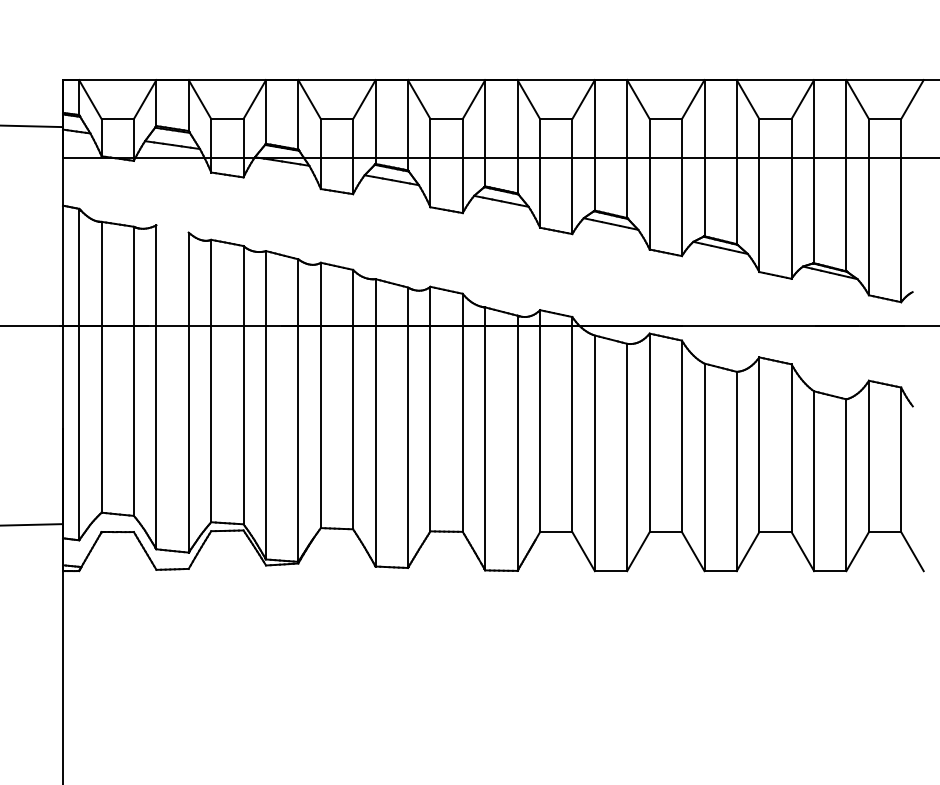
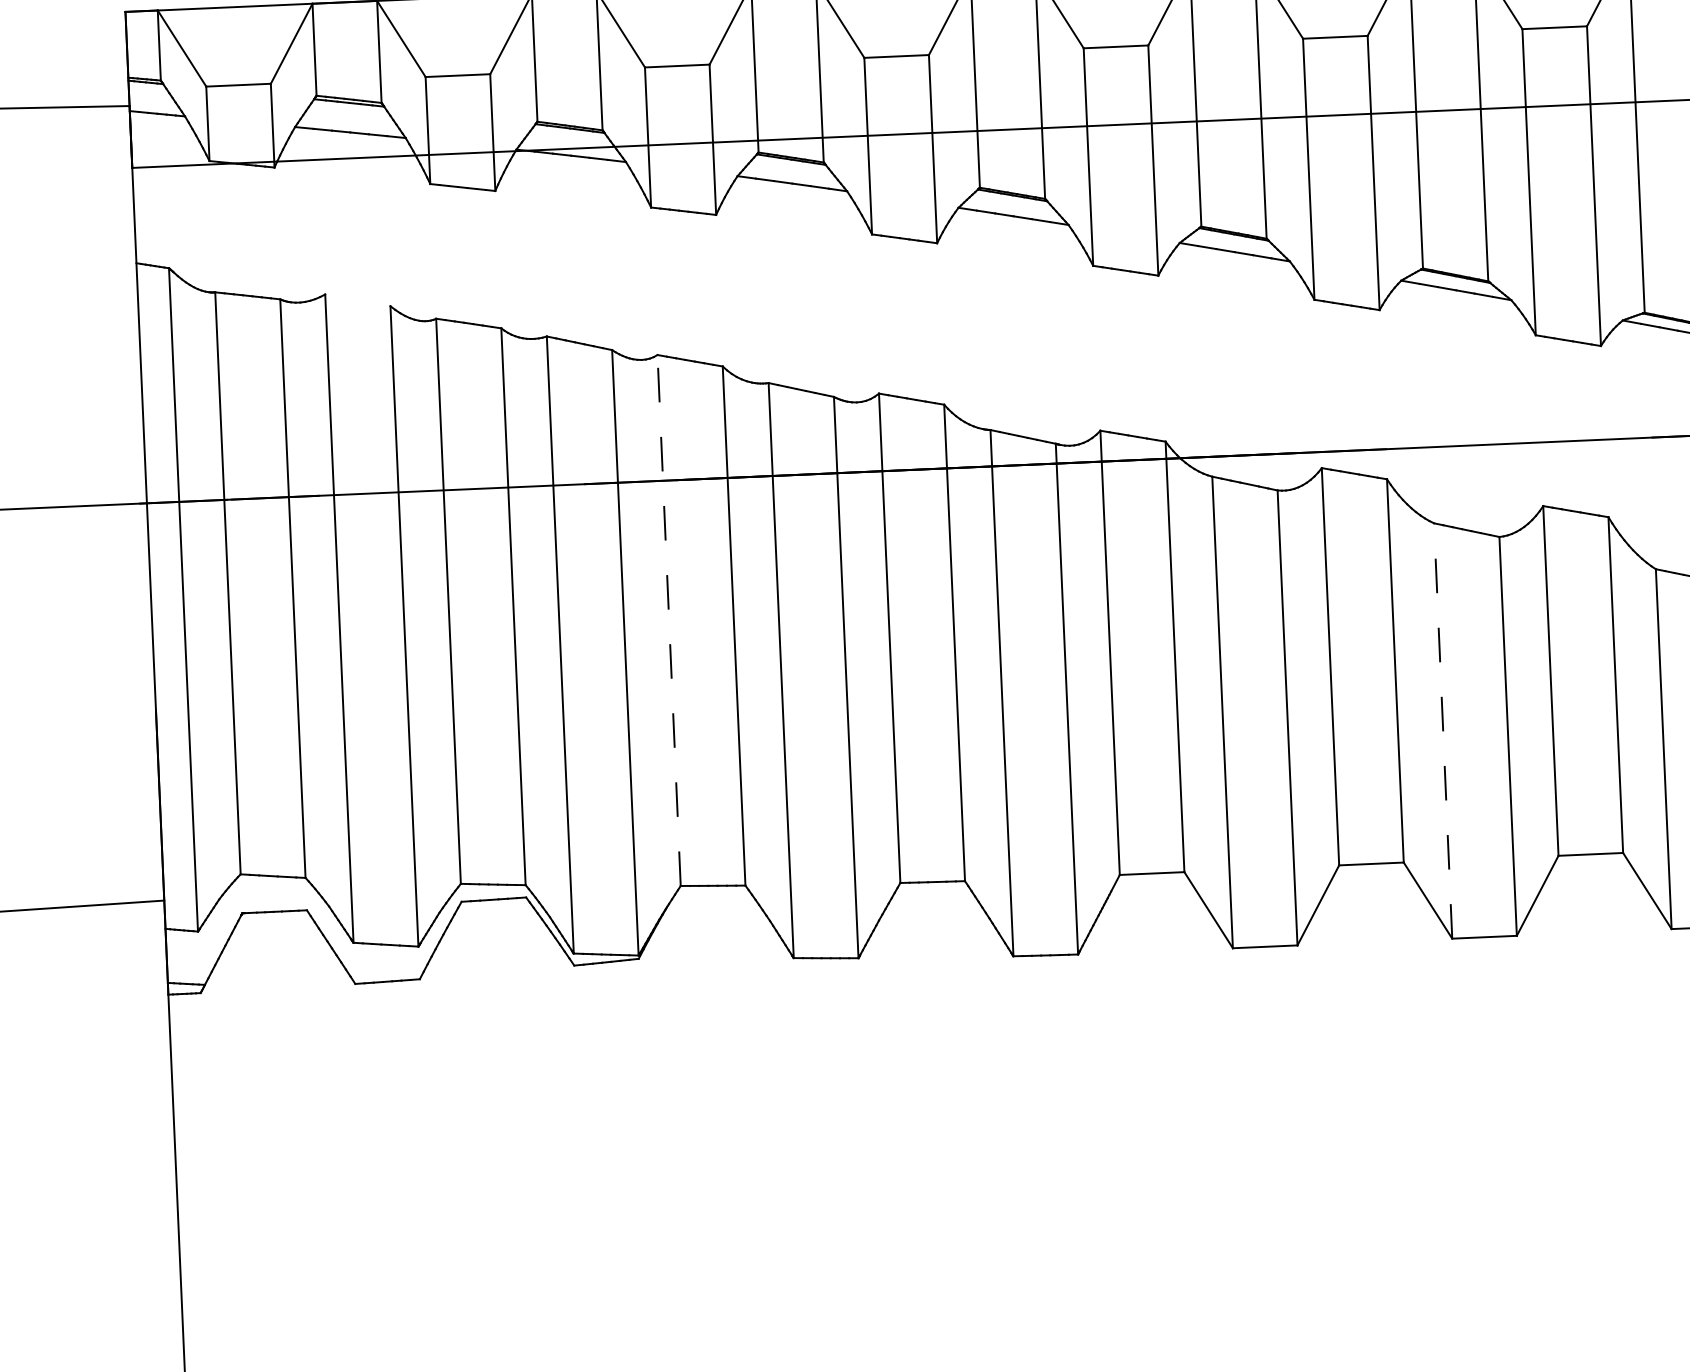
line: (320, 395) -> (668, 620), solid -> dashed
line: (704, 467) -> (1443, 731), solid -> dashed

